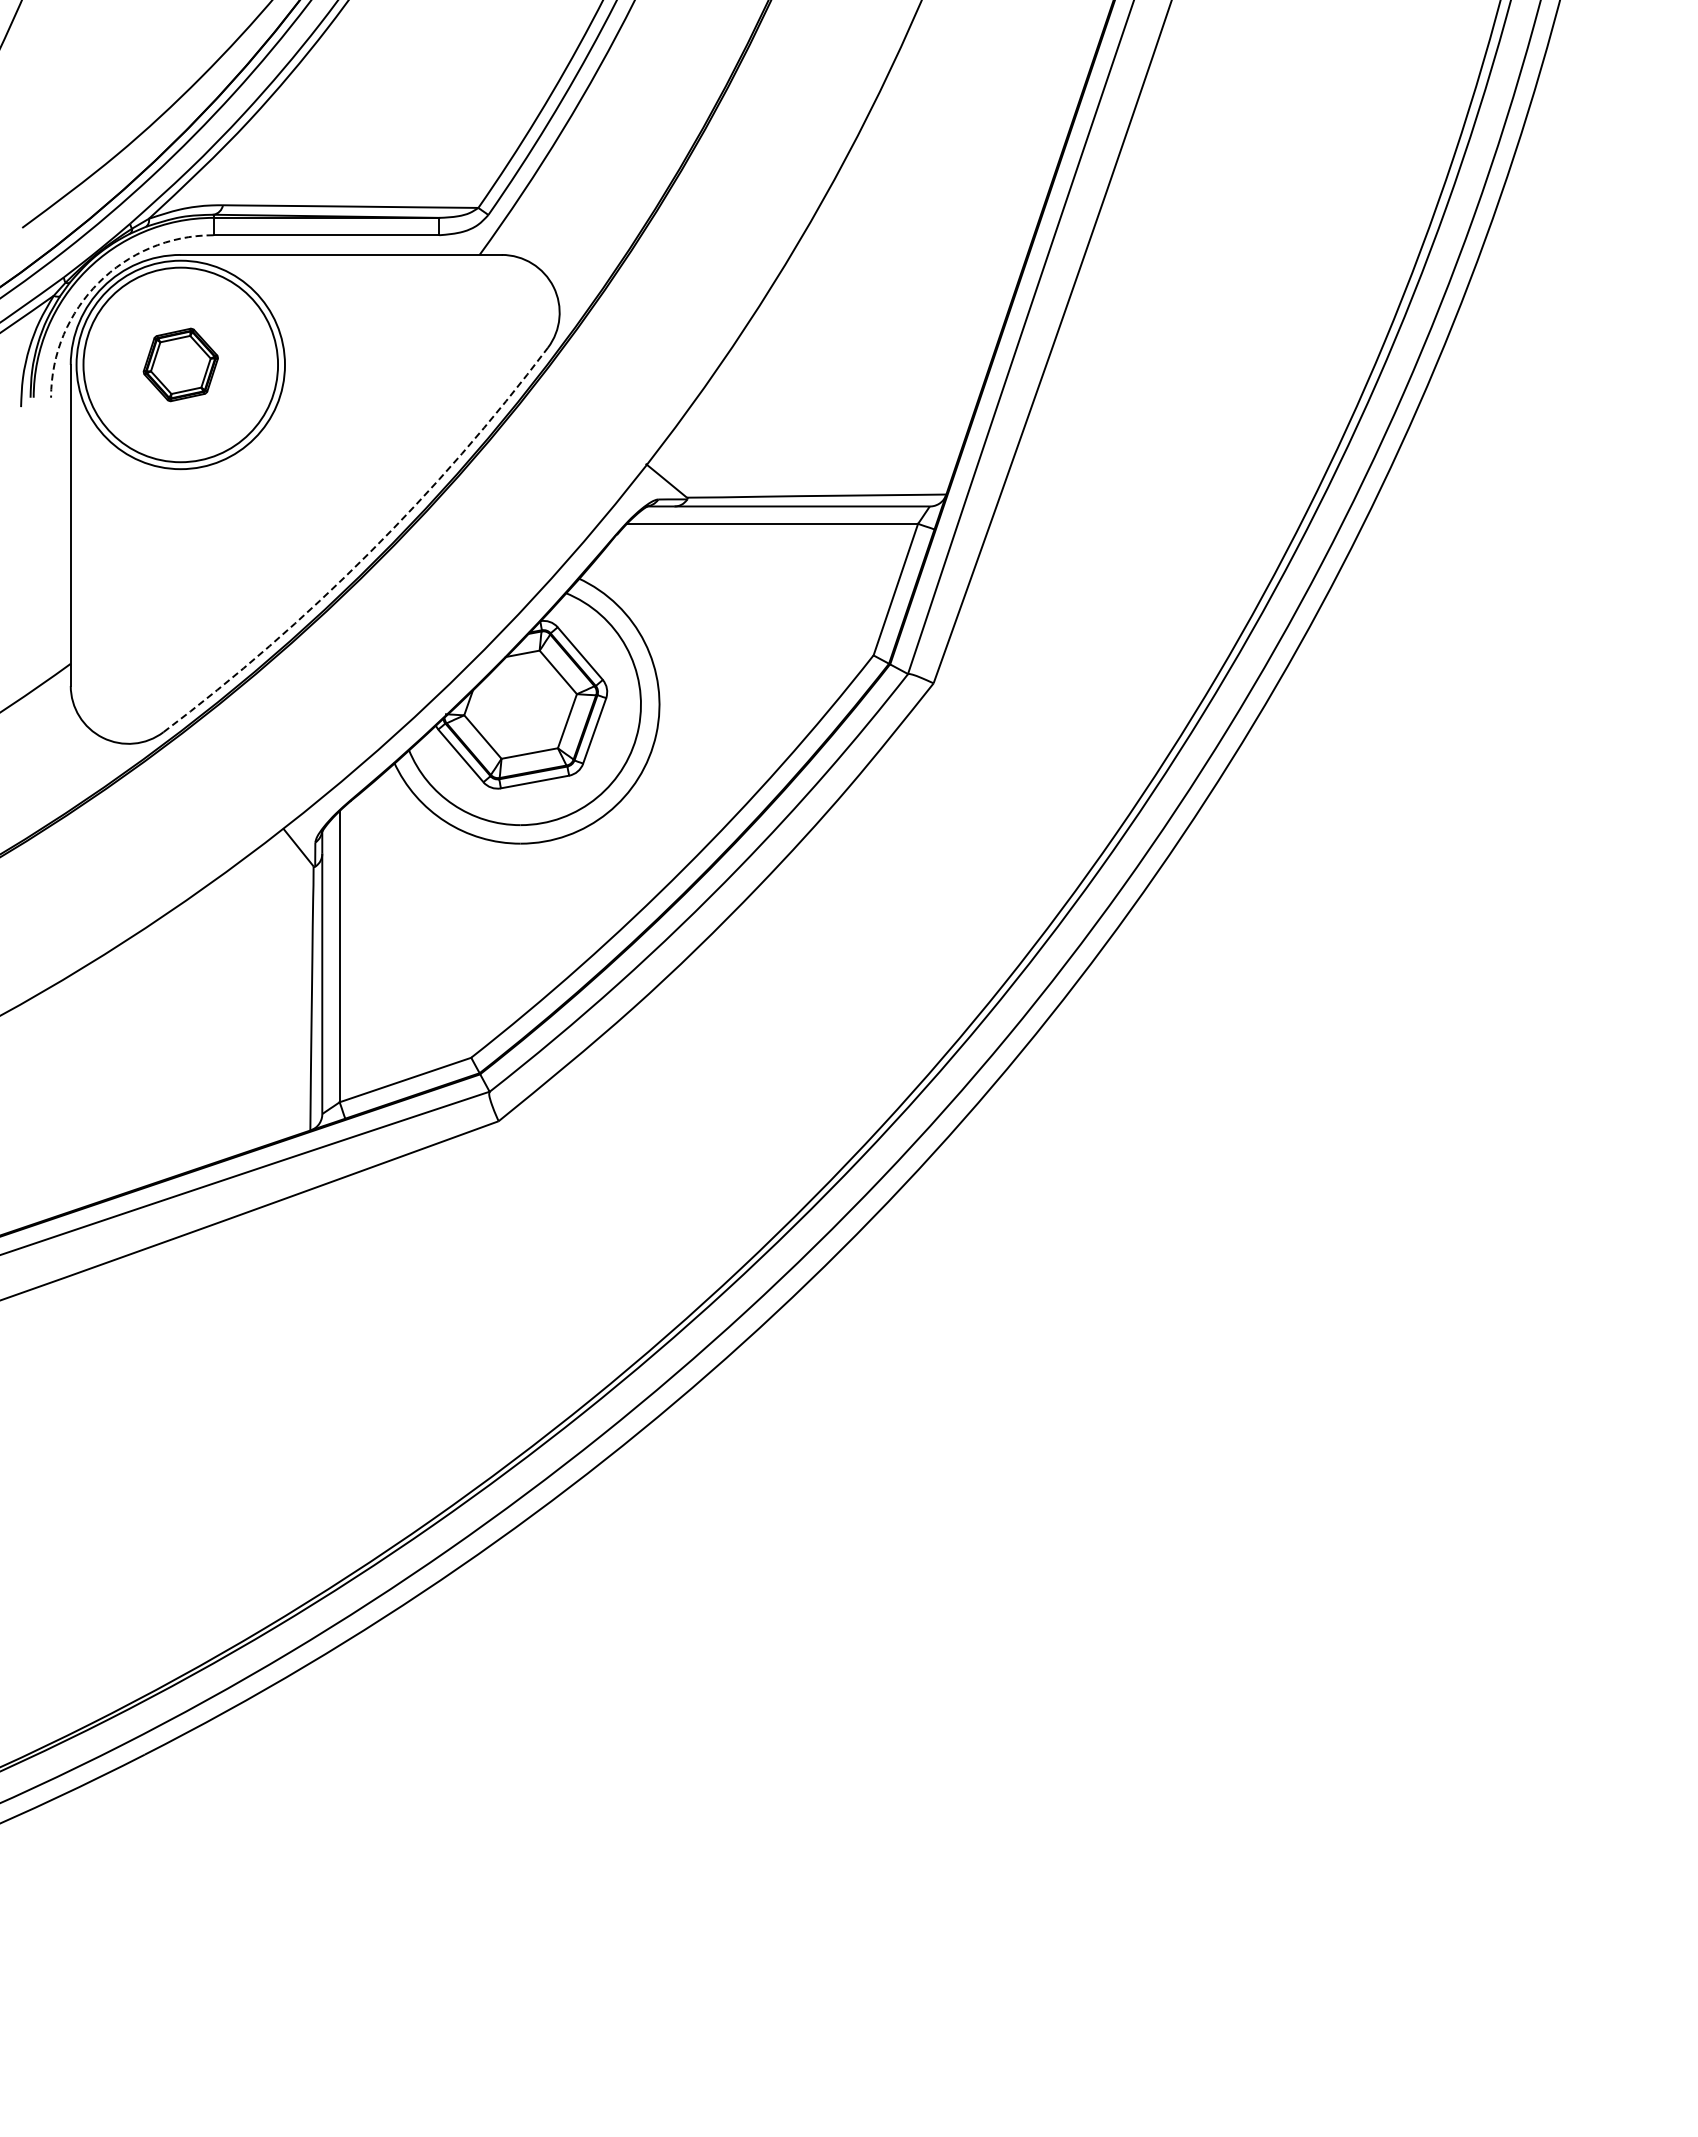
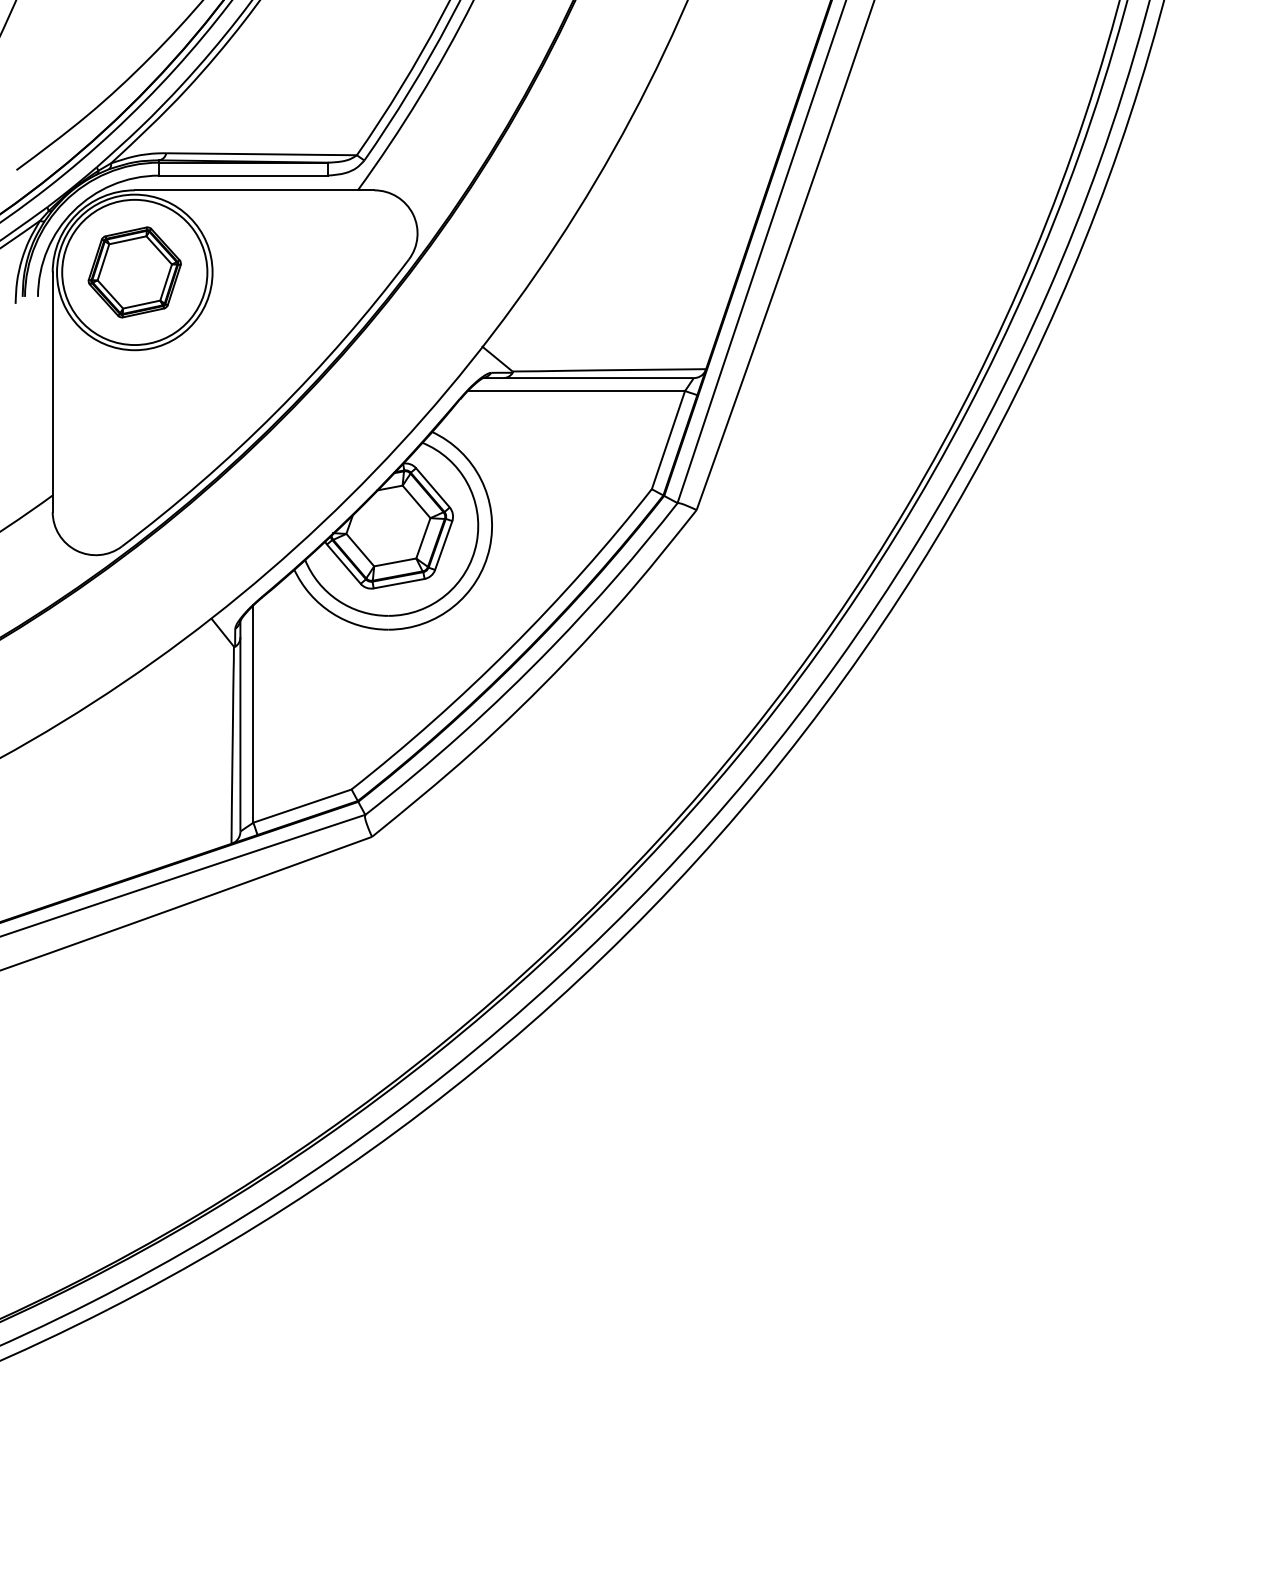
arc: (98, 282) -> (73, 210), dashed -> solid
part: (180, 364) -> (134, 272), size x1.67
arc: (369, 553) -> (275, 413), dashed -> solid

